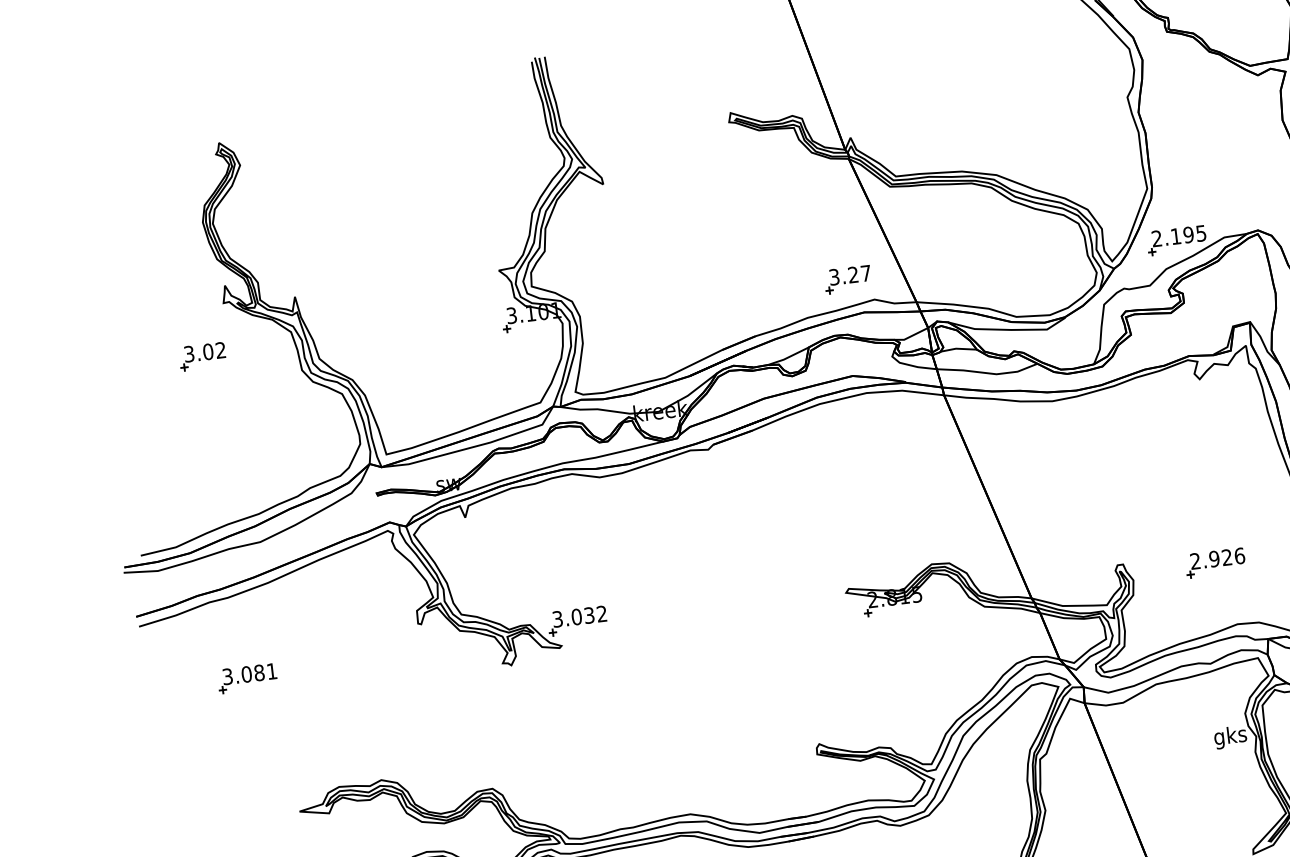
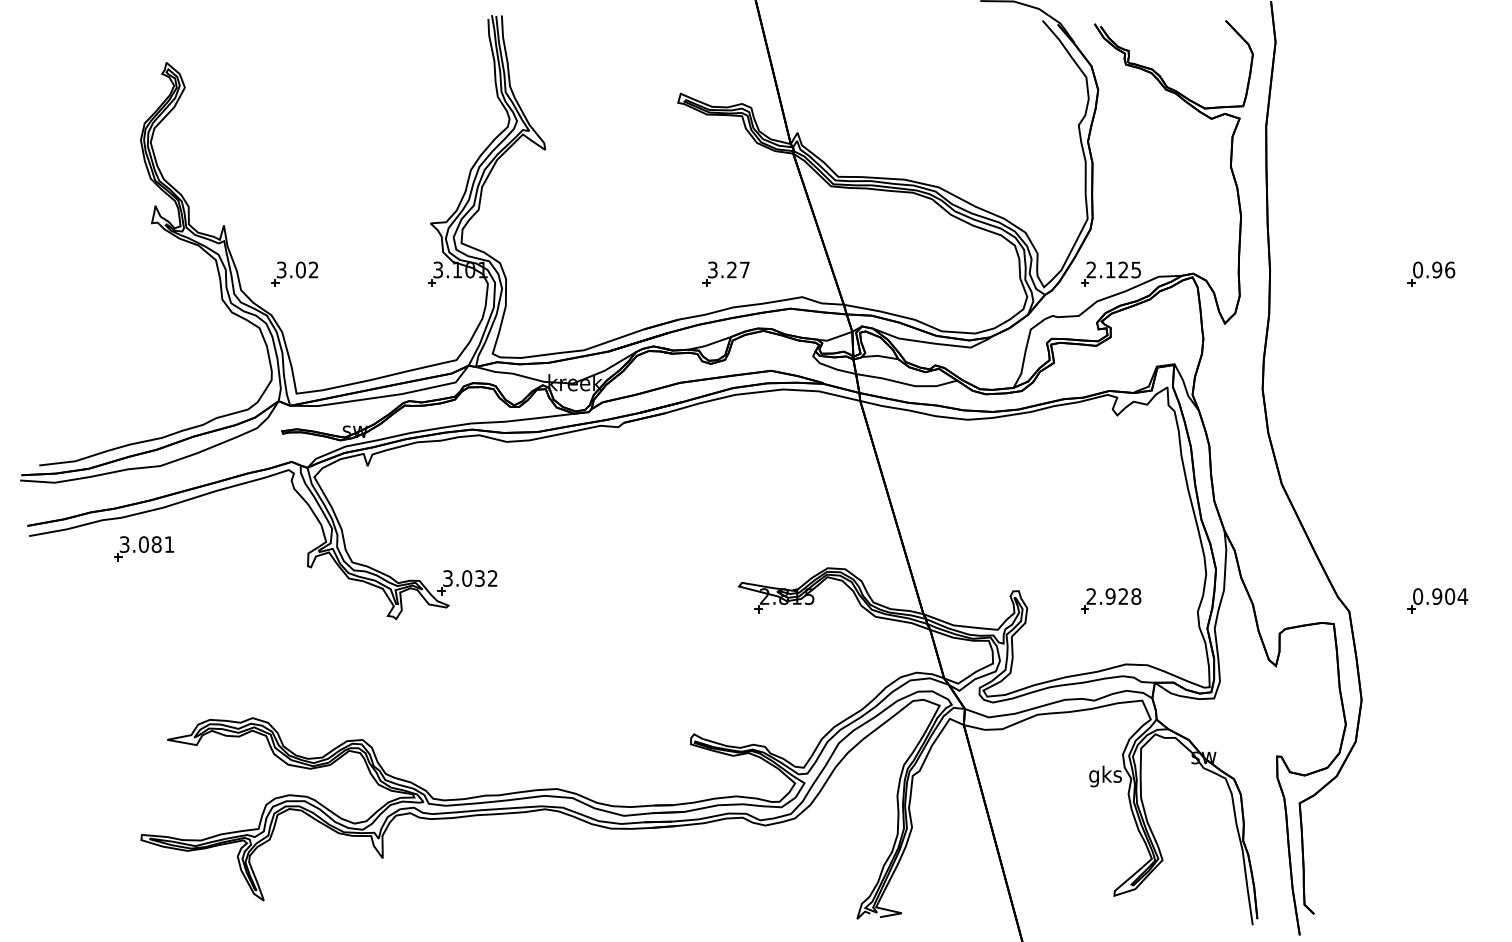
text: (1188, 234) -> (1123, 269), 2.195 -> 2.125
part: (847, 279) -> (725, 273), moved
part: (202, 356) -> (294, 273), moved
text: (1239, 555) -> (1136, 596), 2.926 -> 2.928
part: (247, 678) -> (144, 548), moved

